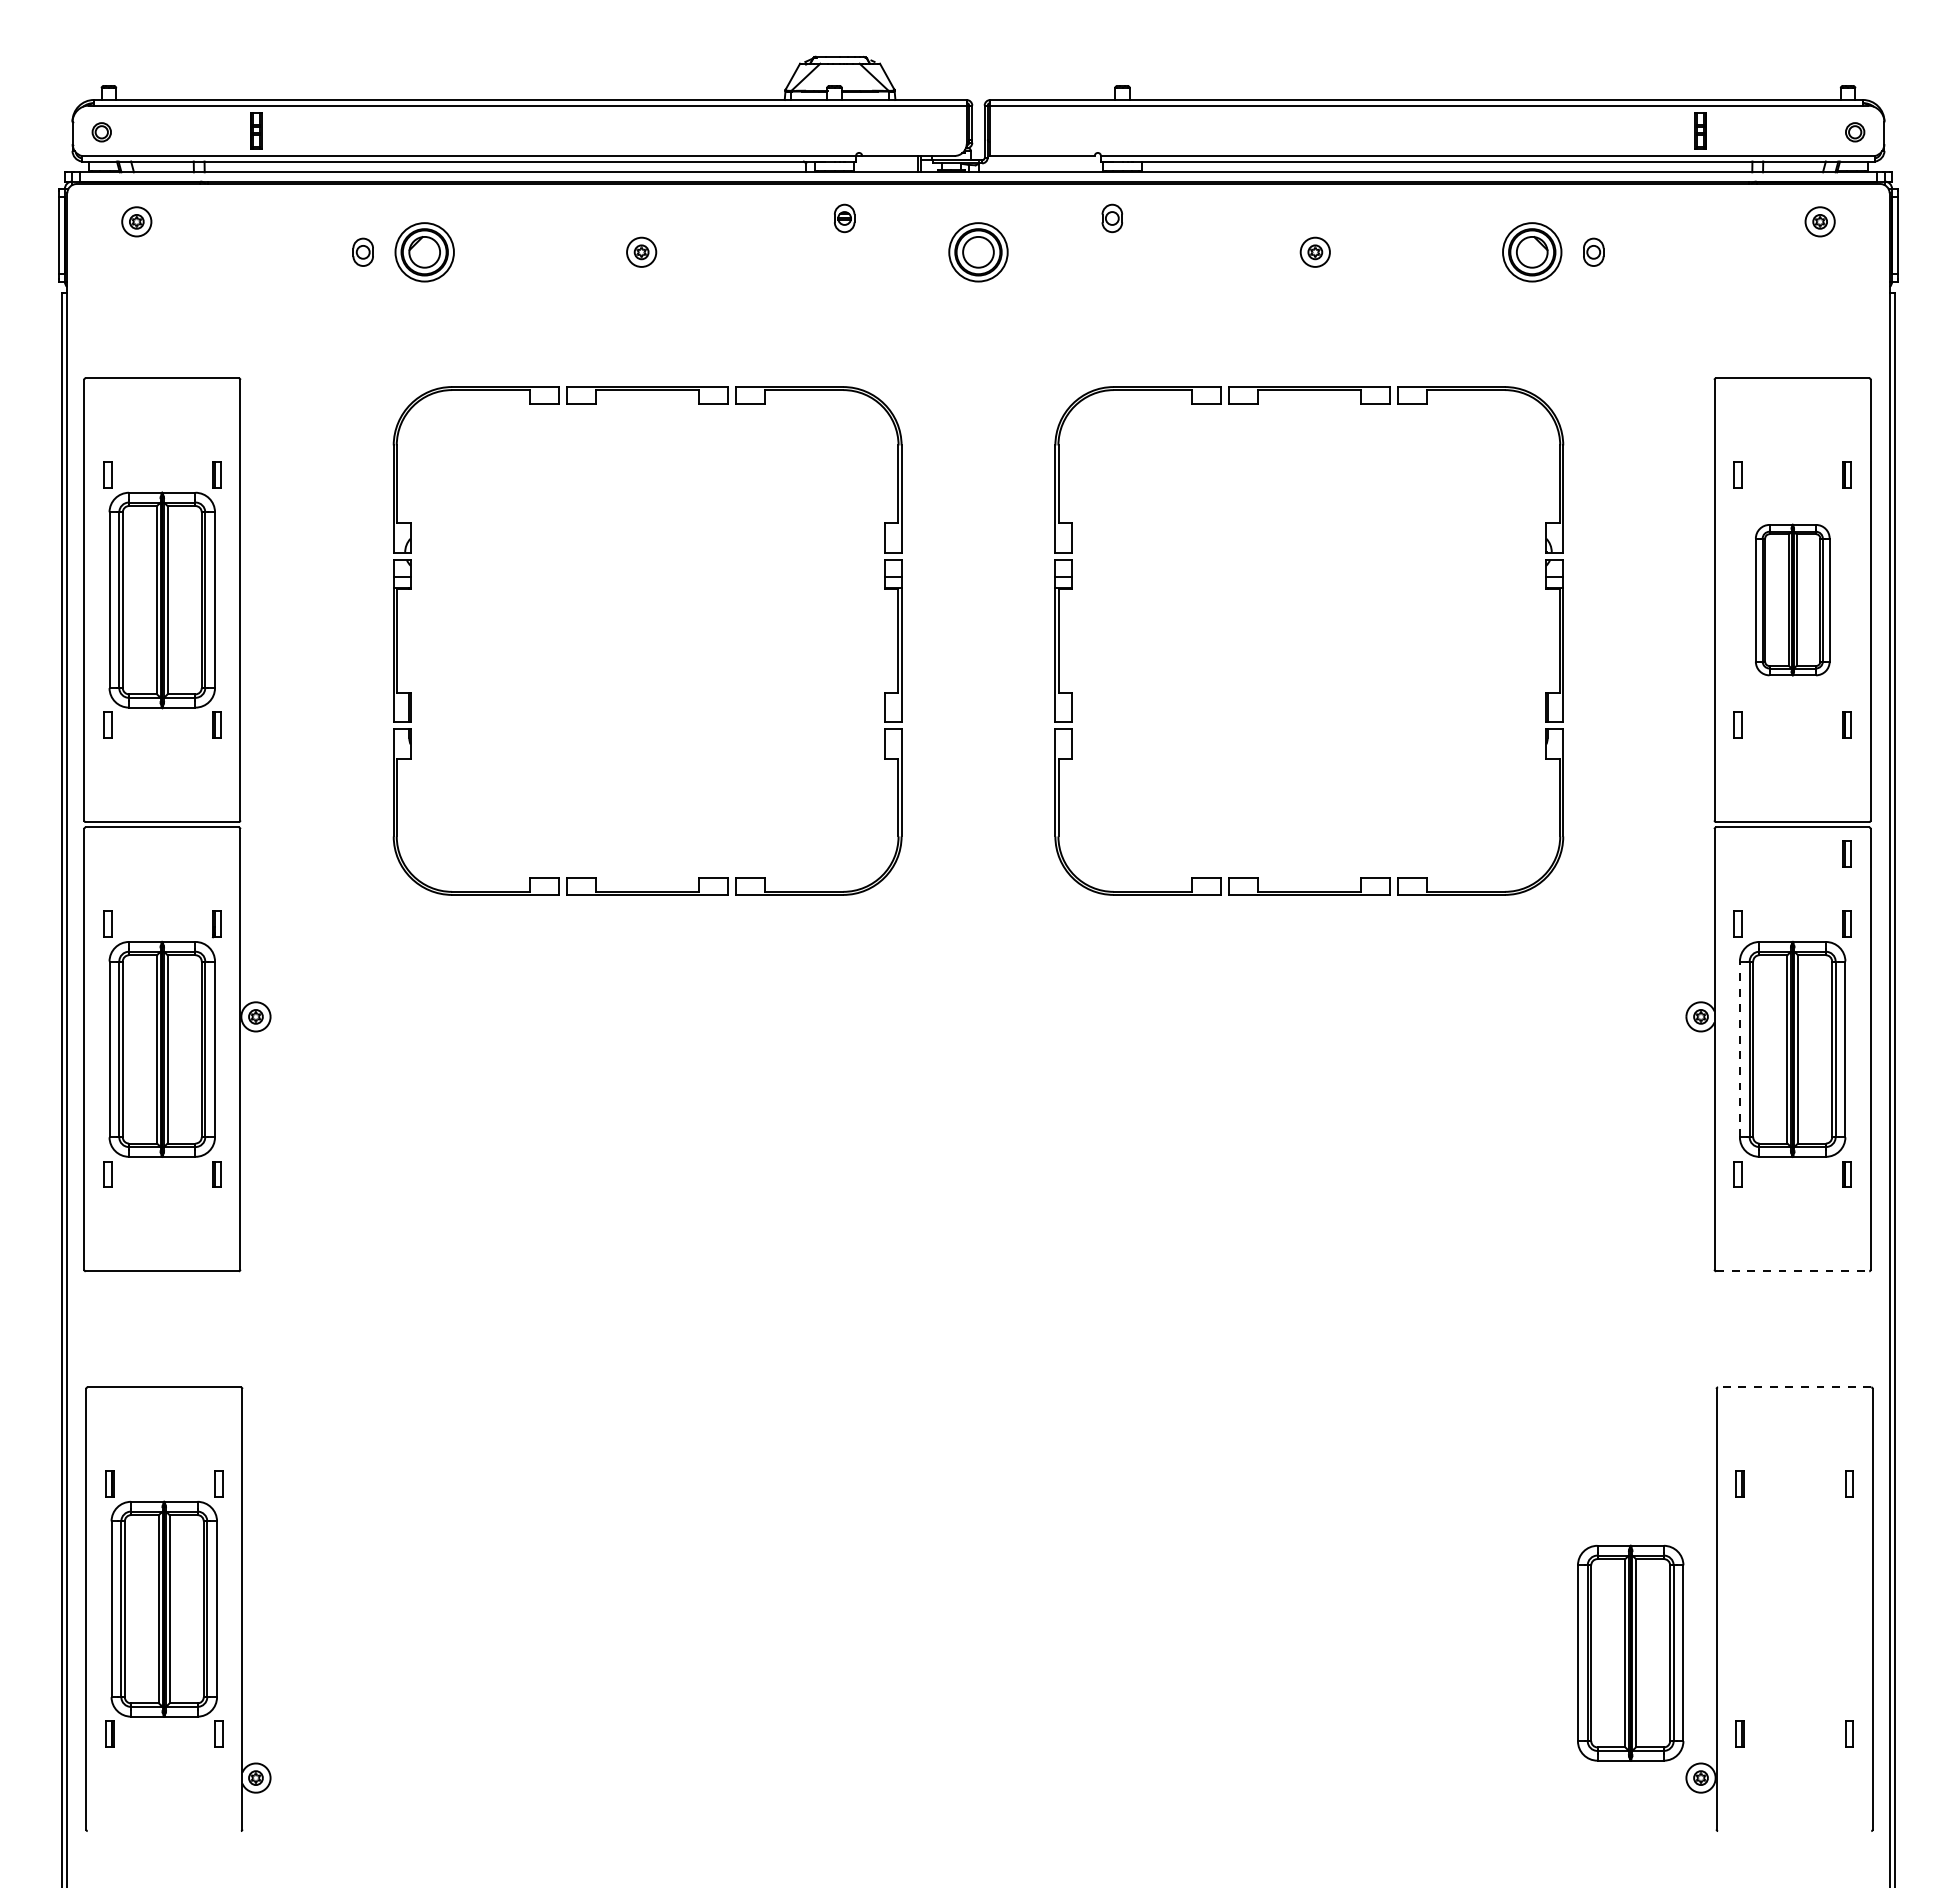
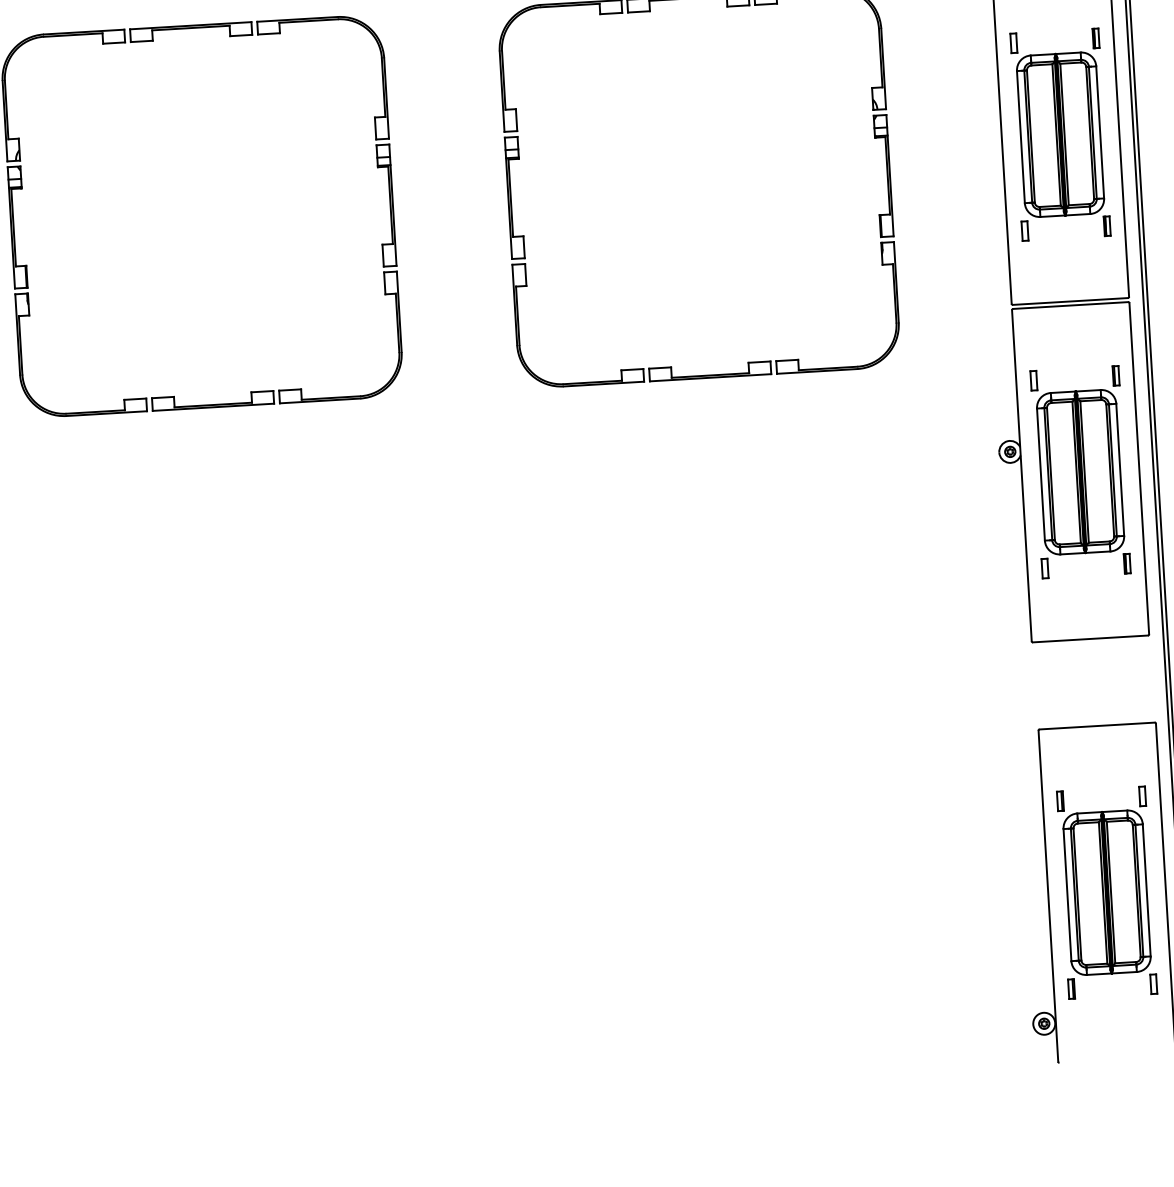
part: (1792, 599) -> (1060, 134), size x1.43
part: (1846, 853) -> (1112, 322), removed
line: (1739, 1049) -> (1040, 474), dashed -> solid
line: (1792, 1271) -> (1090, 639), dashed -> solid
line: (1794, 1387) -> (1097, 726), dashed -> solid
part: (1630, 1652) -> (1106, 892), moved

